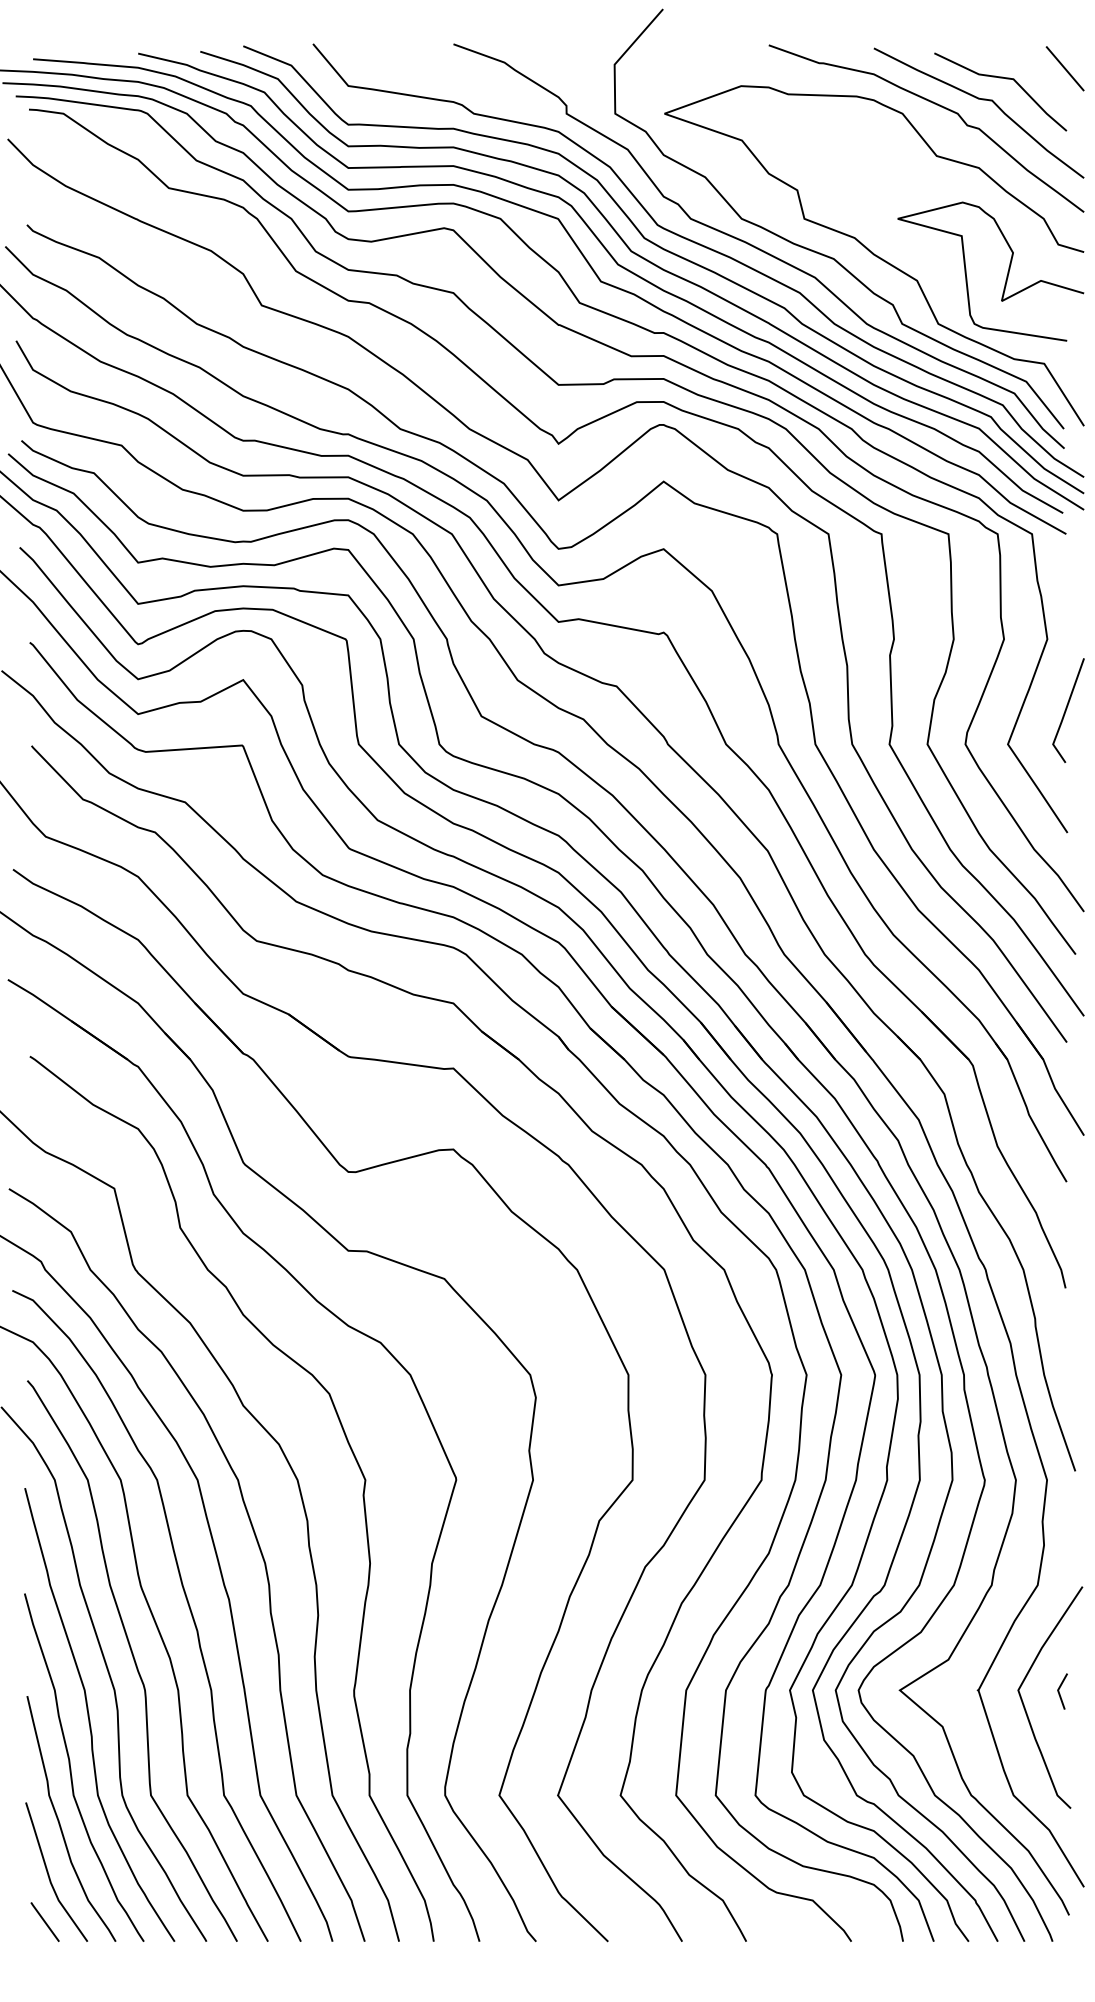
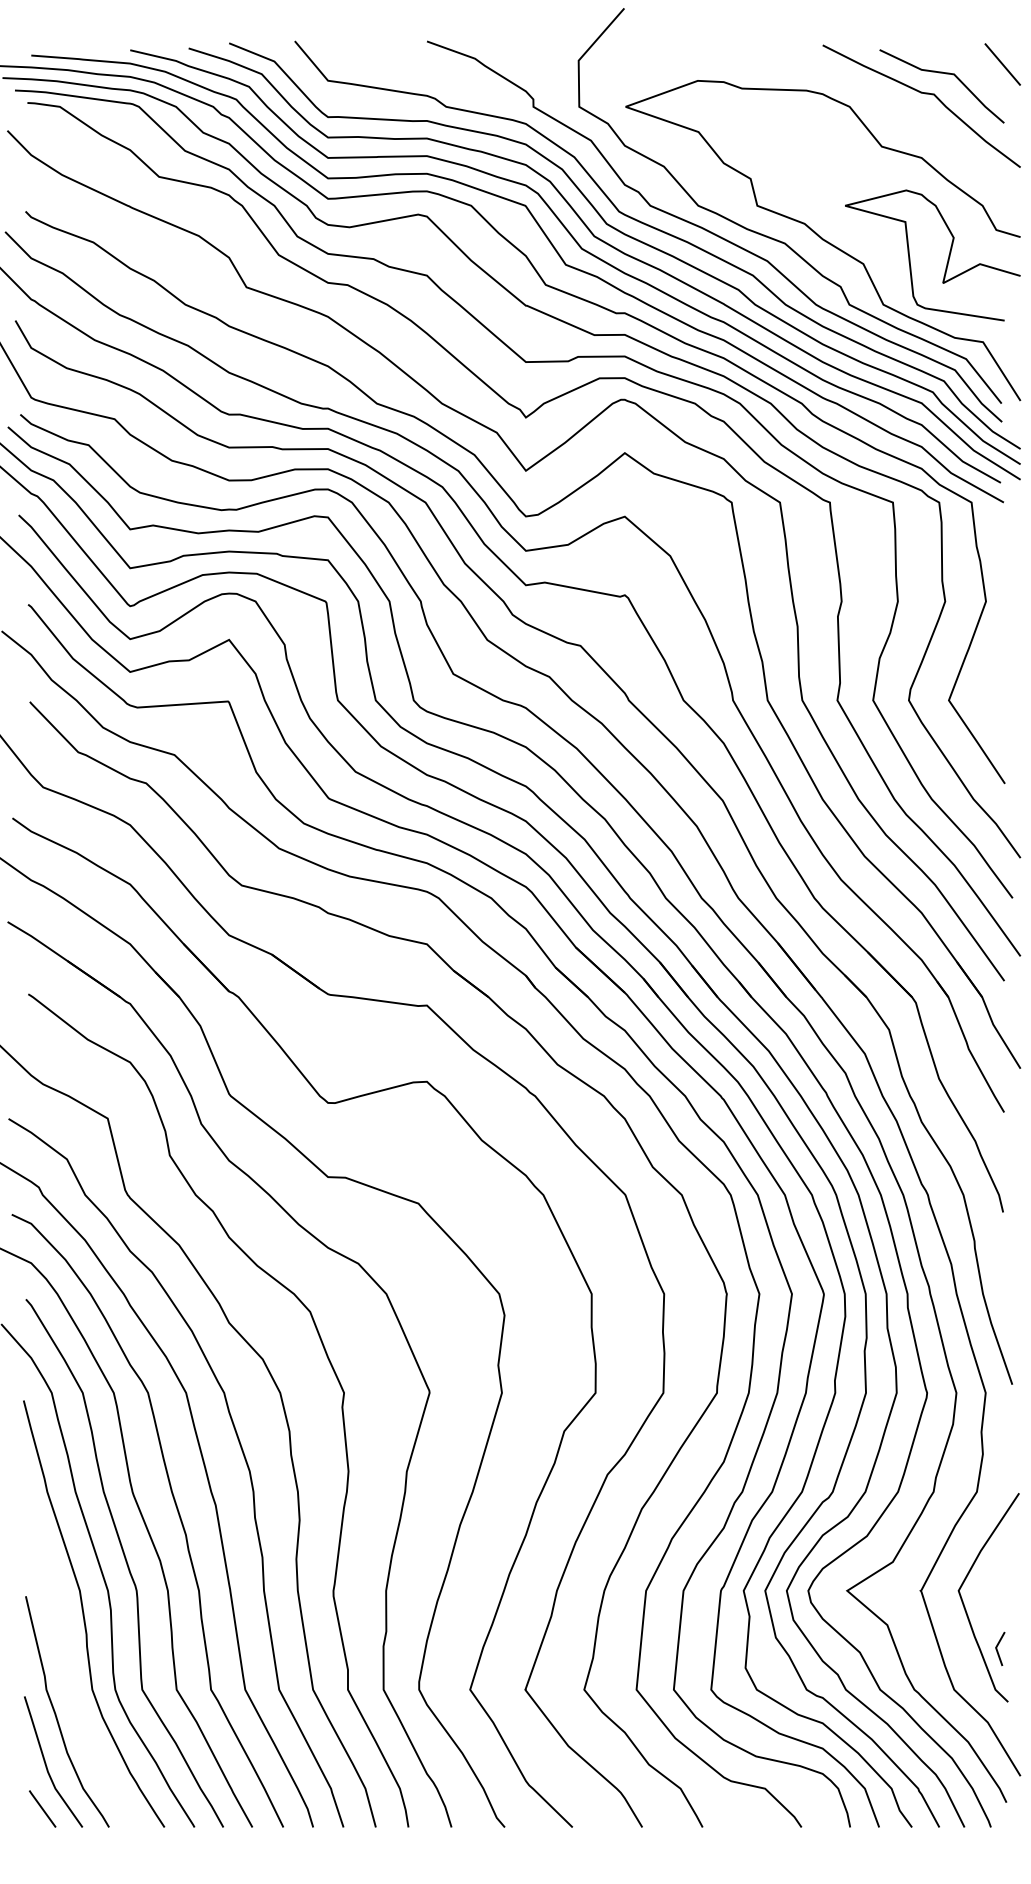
curve: (937, 105) -> (882, 99), removed
line: (1067, 710) -> (1004, 668), removed
line: (1059, 1691) -> (997, 1648), moved
curve: (71, 1767) -> (67, 1663), removed

